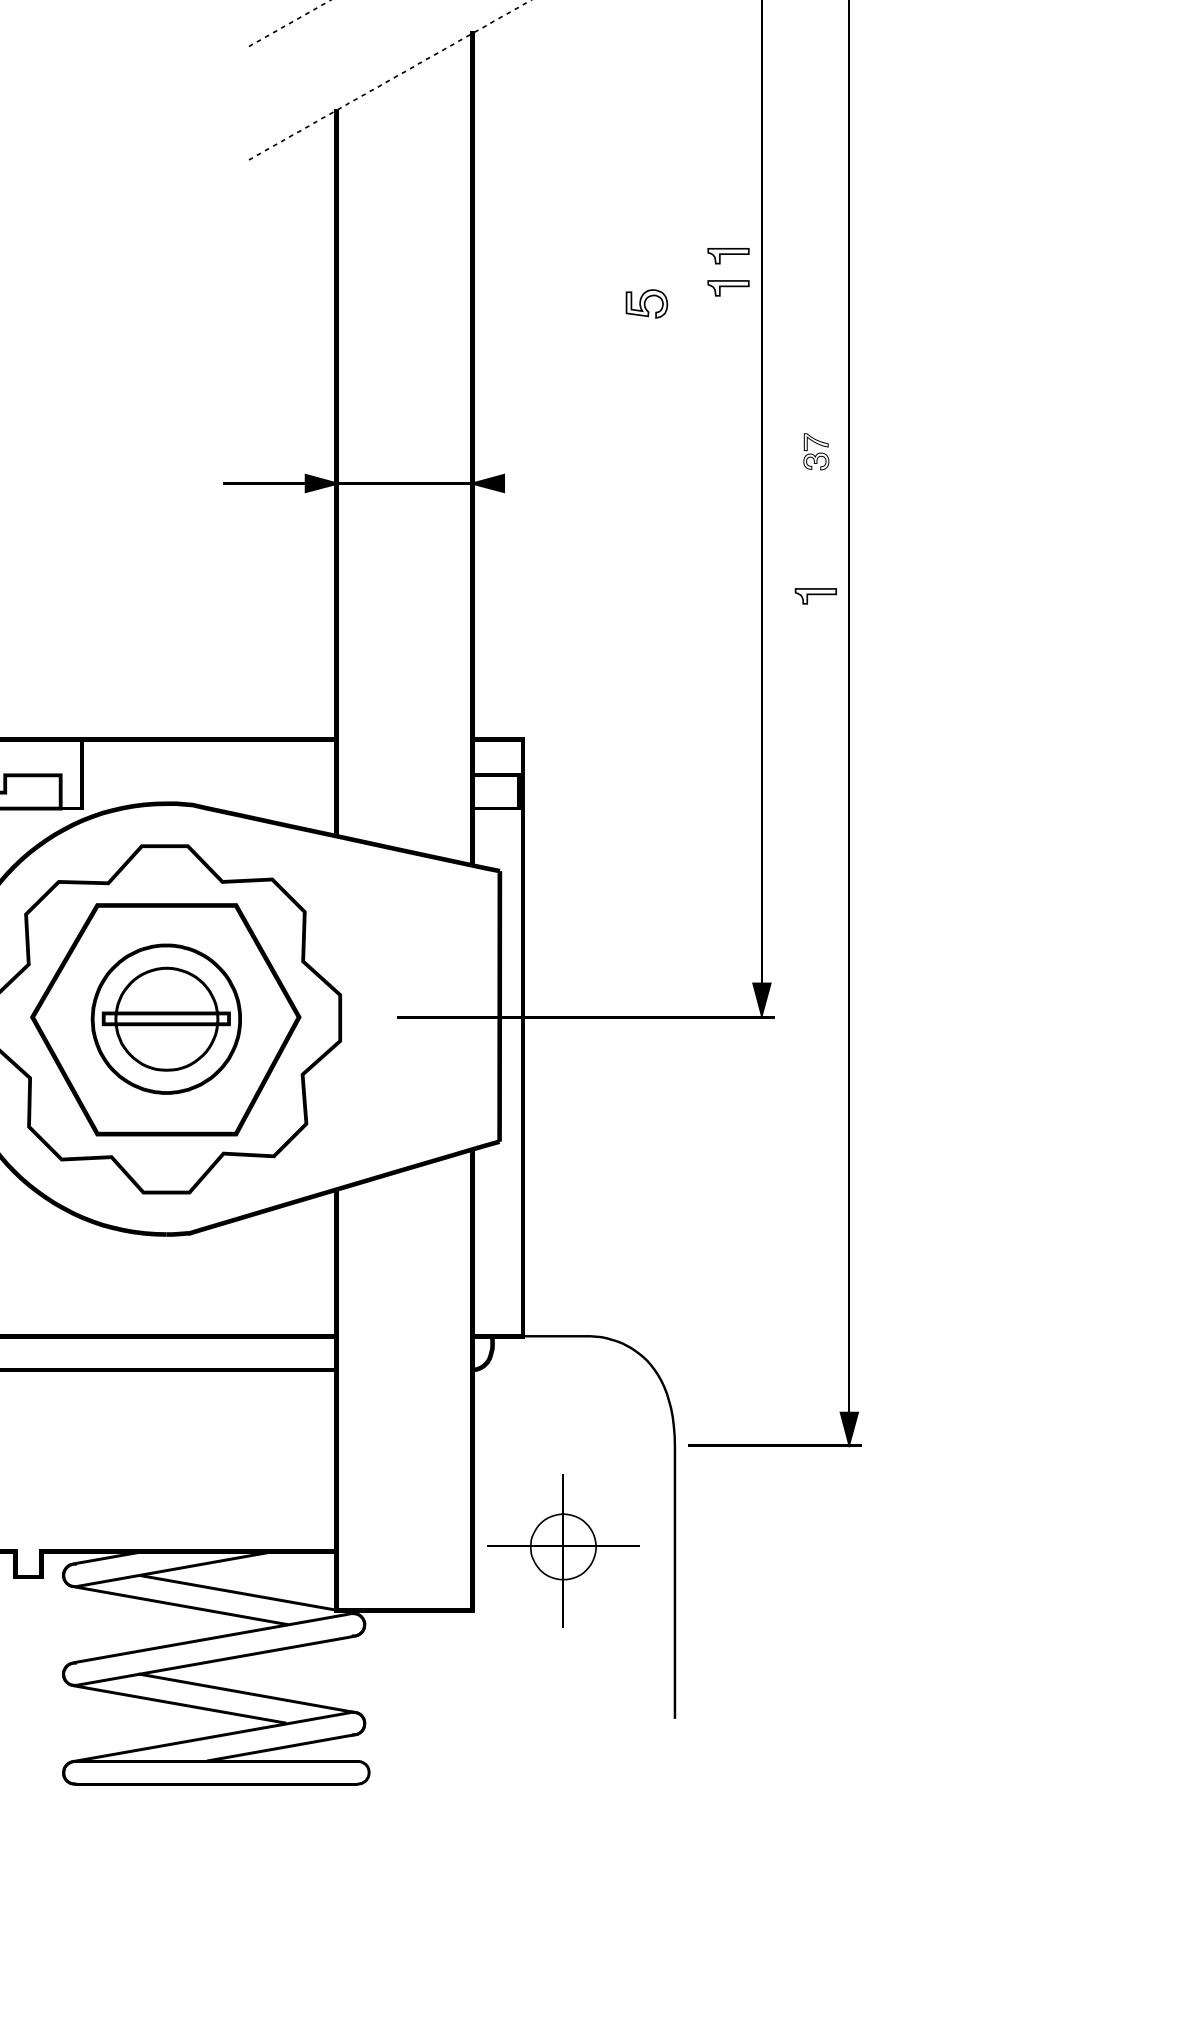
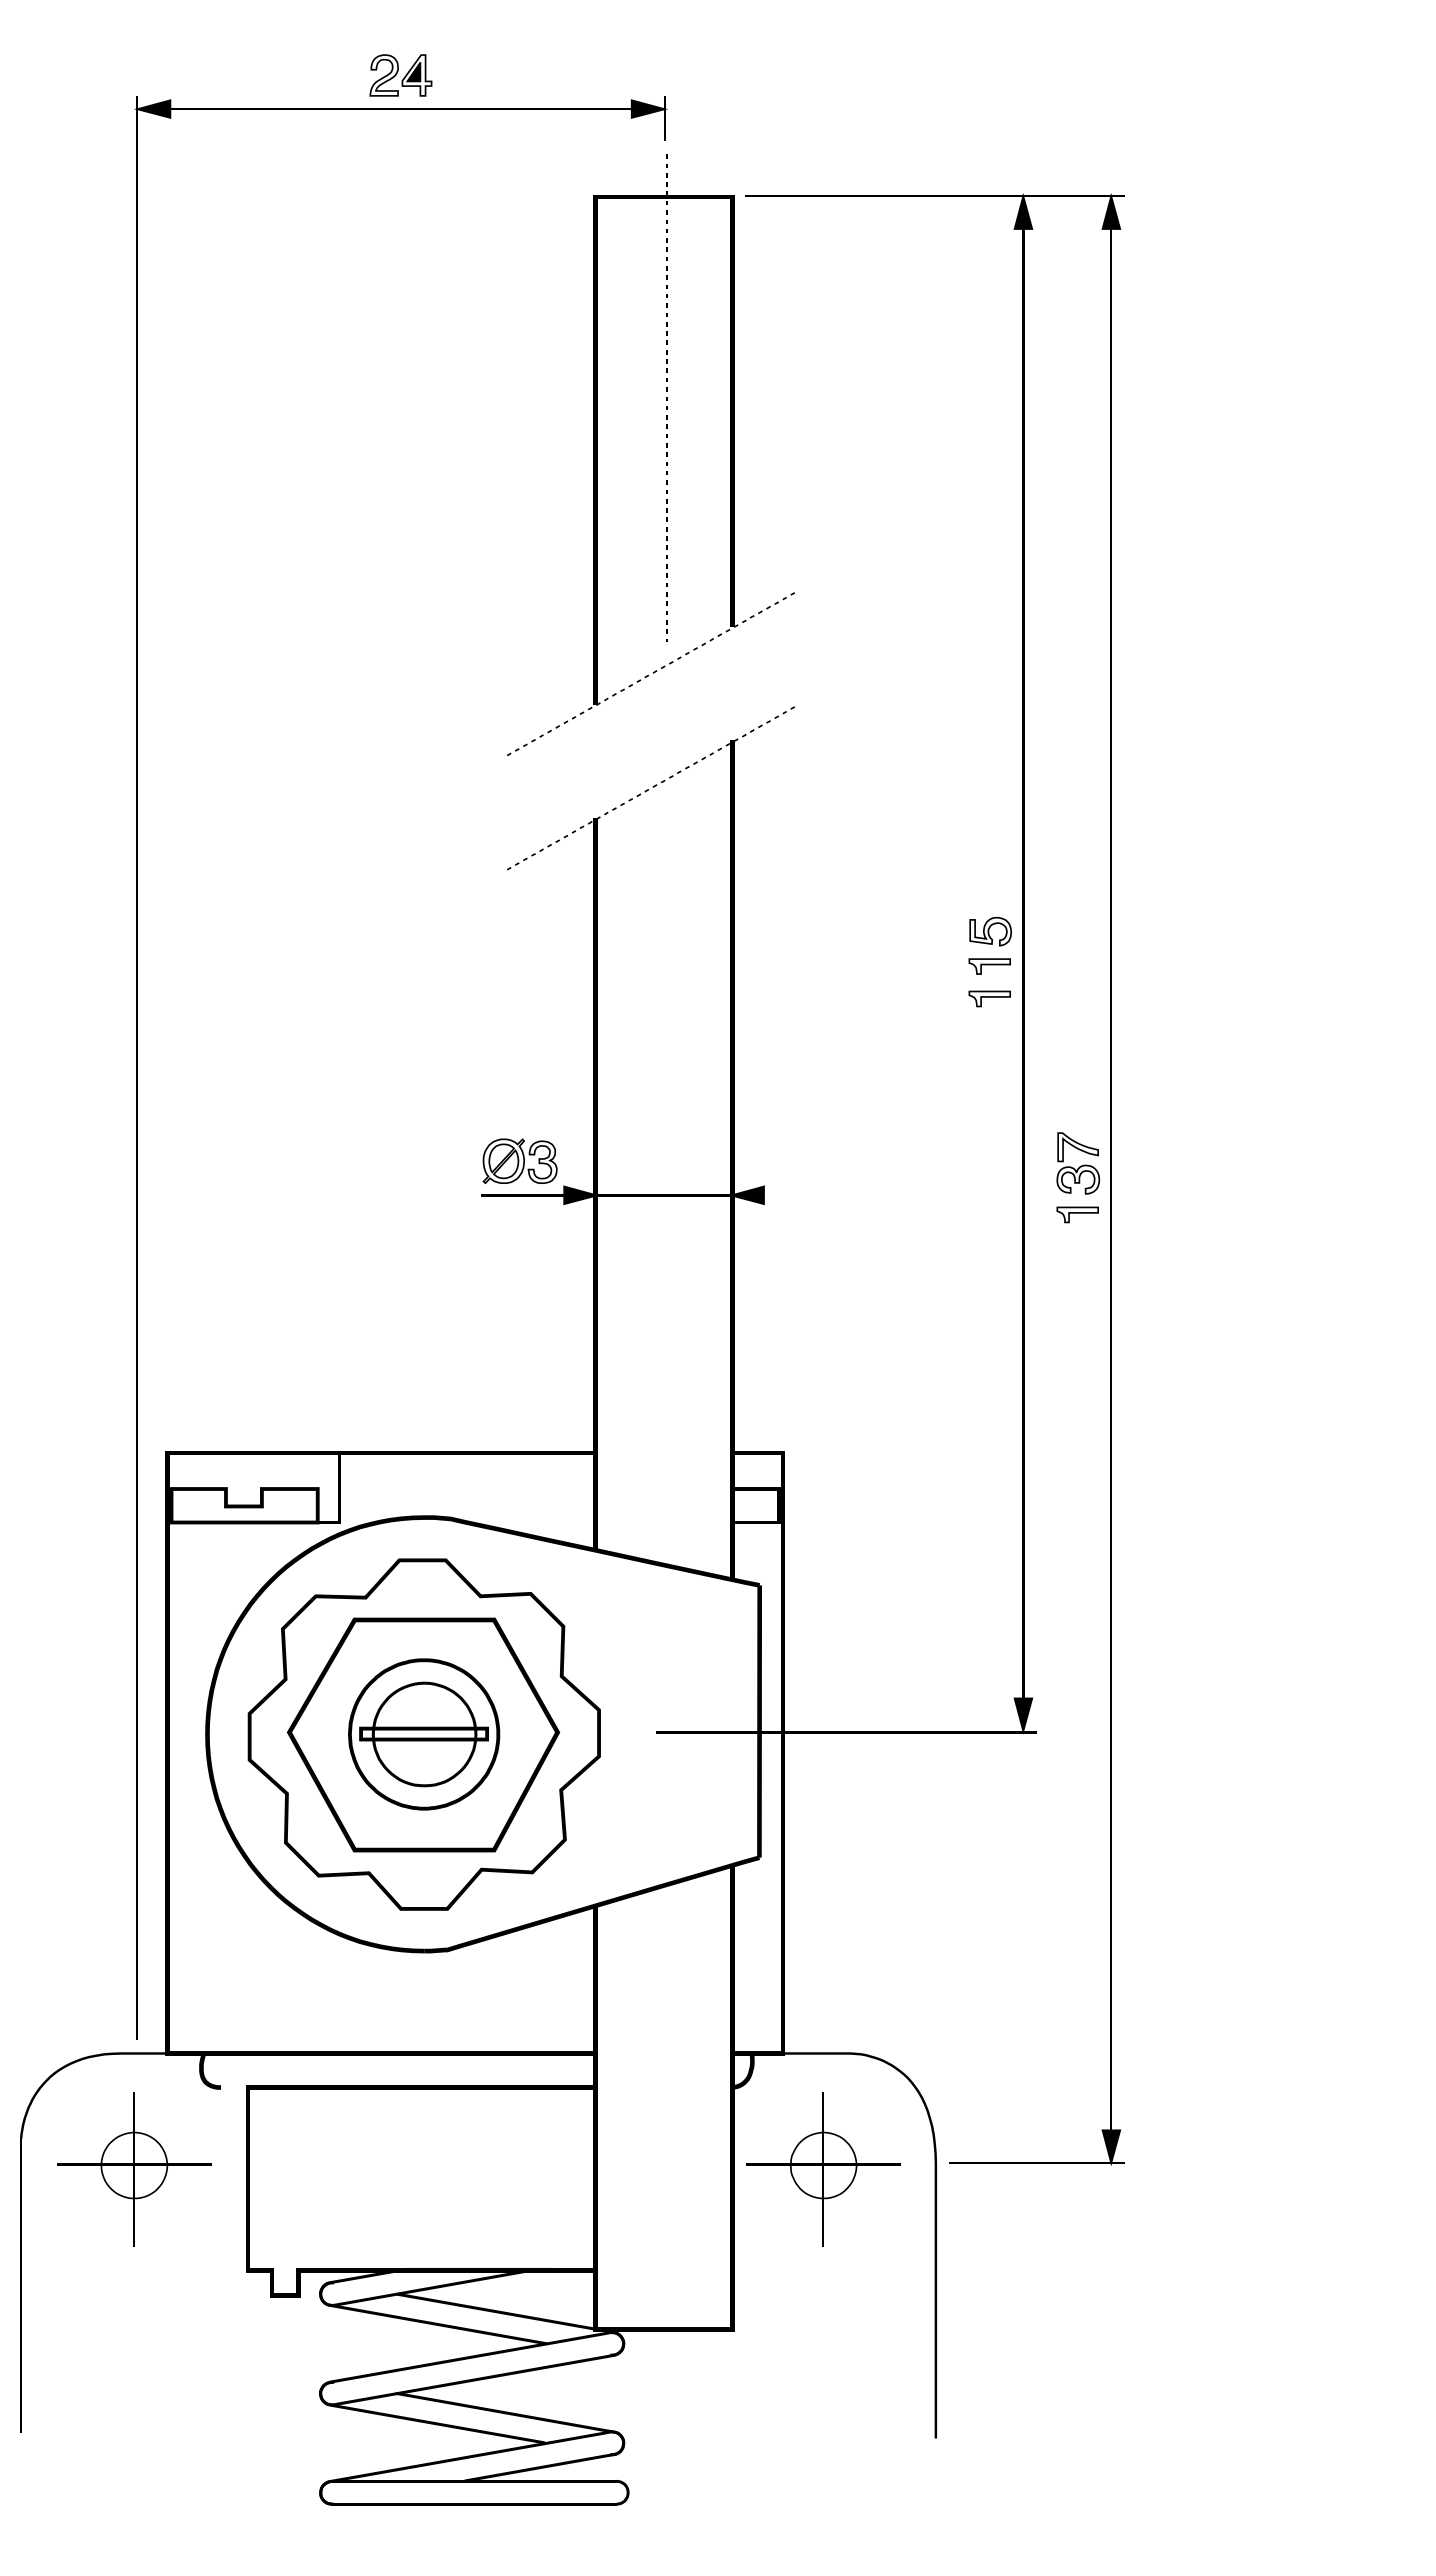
part: (646, 303) -> (990, 931), moved
part: (261, 449) -> (519, 1161), added
part: (815, 451) -> (1077, 1163), size x1.67
part: (815, 595) -> (1077, 1214), moved
part: (563, 1550) -> (823, 2169), moved

